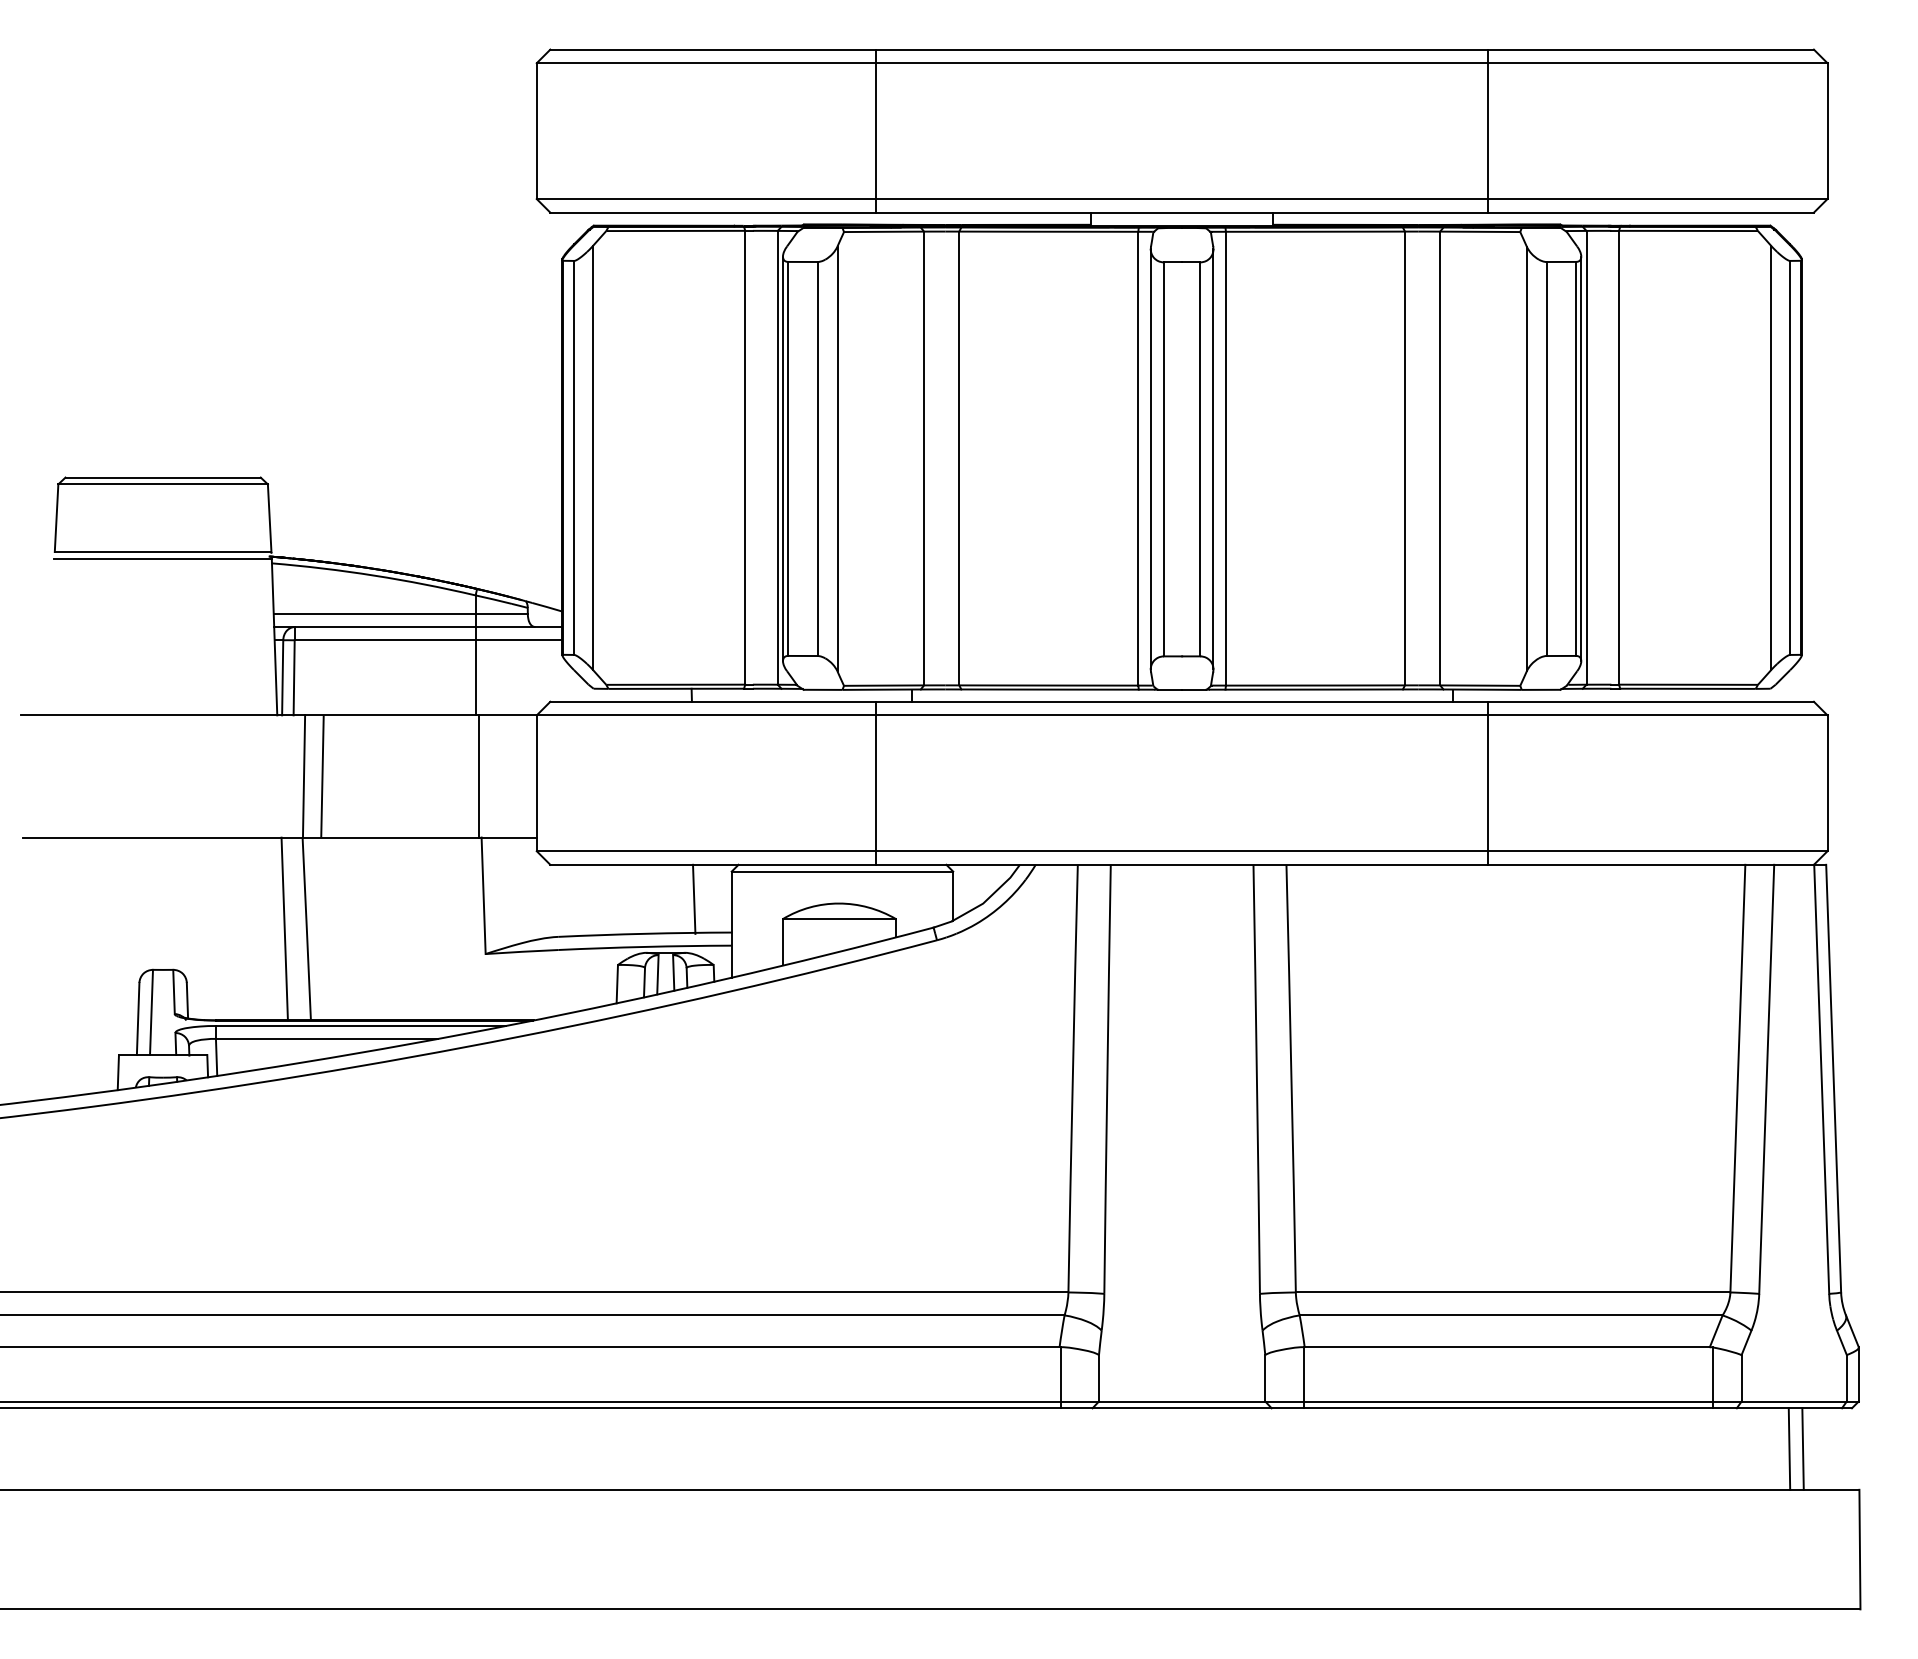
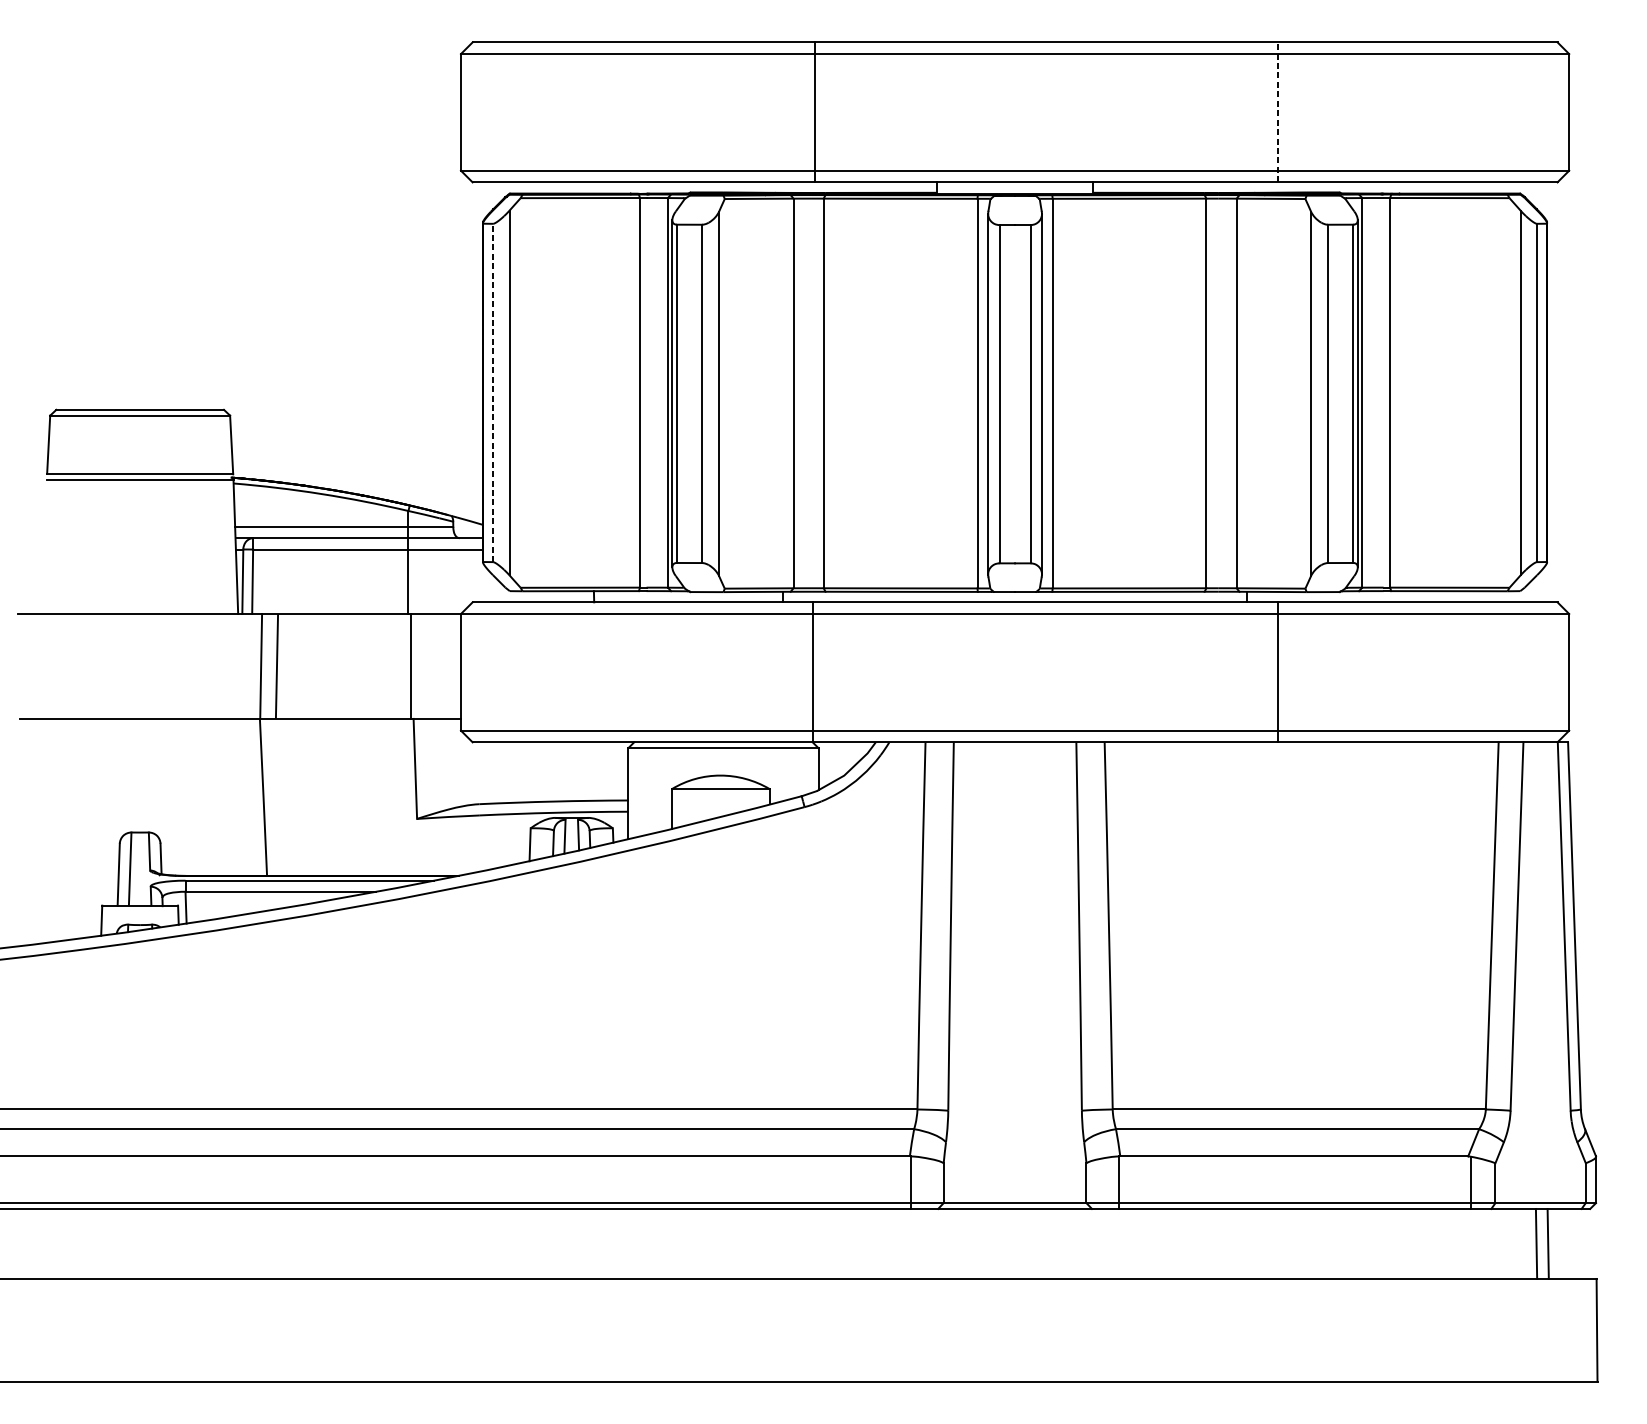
line: (876, 130) -> (815, 111), moved
line: (1487, 131) -> (1277, 112), solid -> dashed
line: (574, 457) -> (493, 392), solid -> dashed
line: (876, 782) -> (812, 671), moved
line: (694, 898) -> (596, 771), removed
line: (284, 928) -> (244, 797), removed

